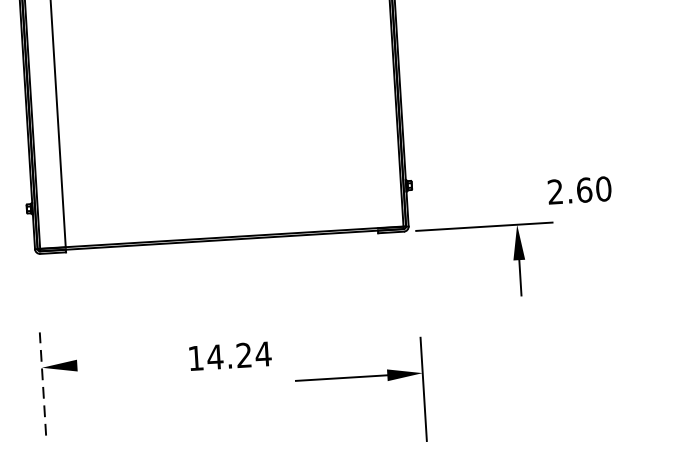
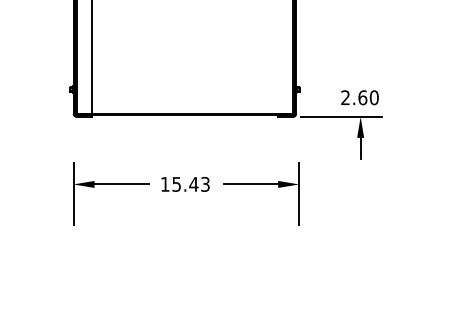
text: (578, 190) -> (359, 97), moved
text: (240, 354) -> (191, 183), 14.24 -> 15.43
line: (122, 362) -> (121, 184), added
part: (359, 377) -> (261, 184), moved
line: (43, 384) -> (73, 194), dashed -> solid

